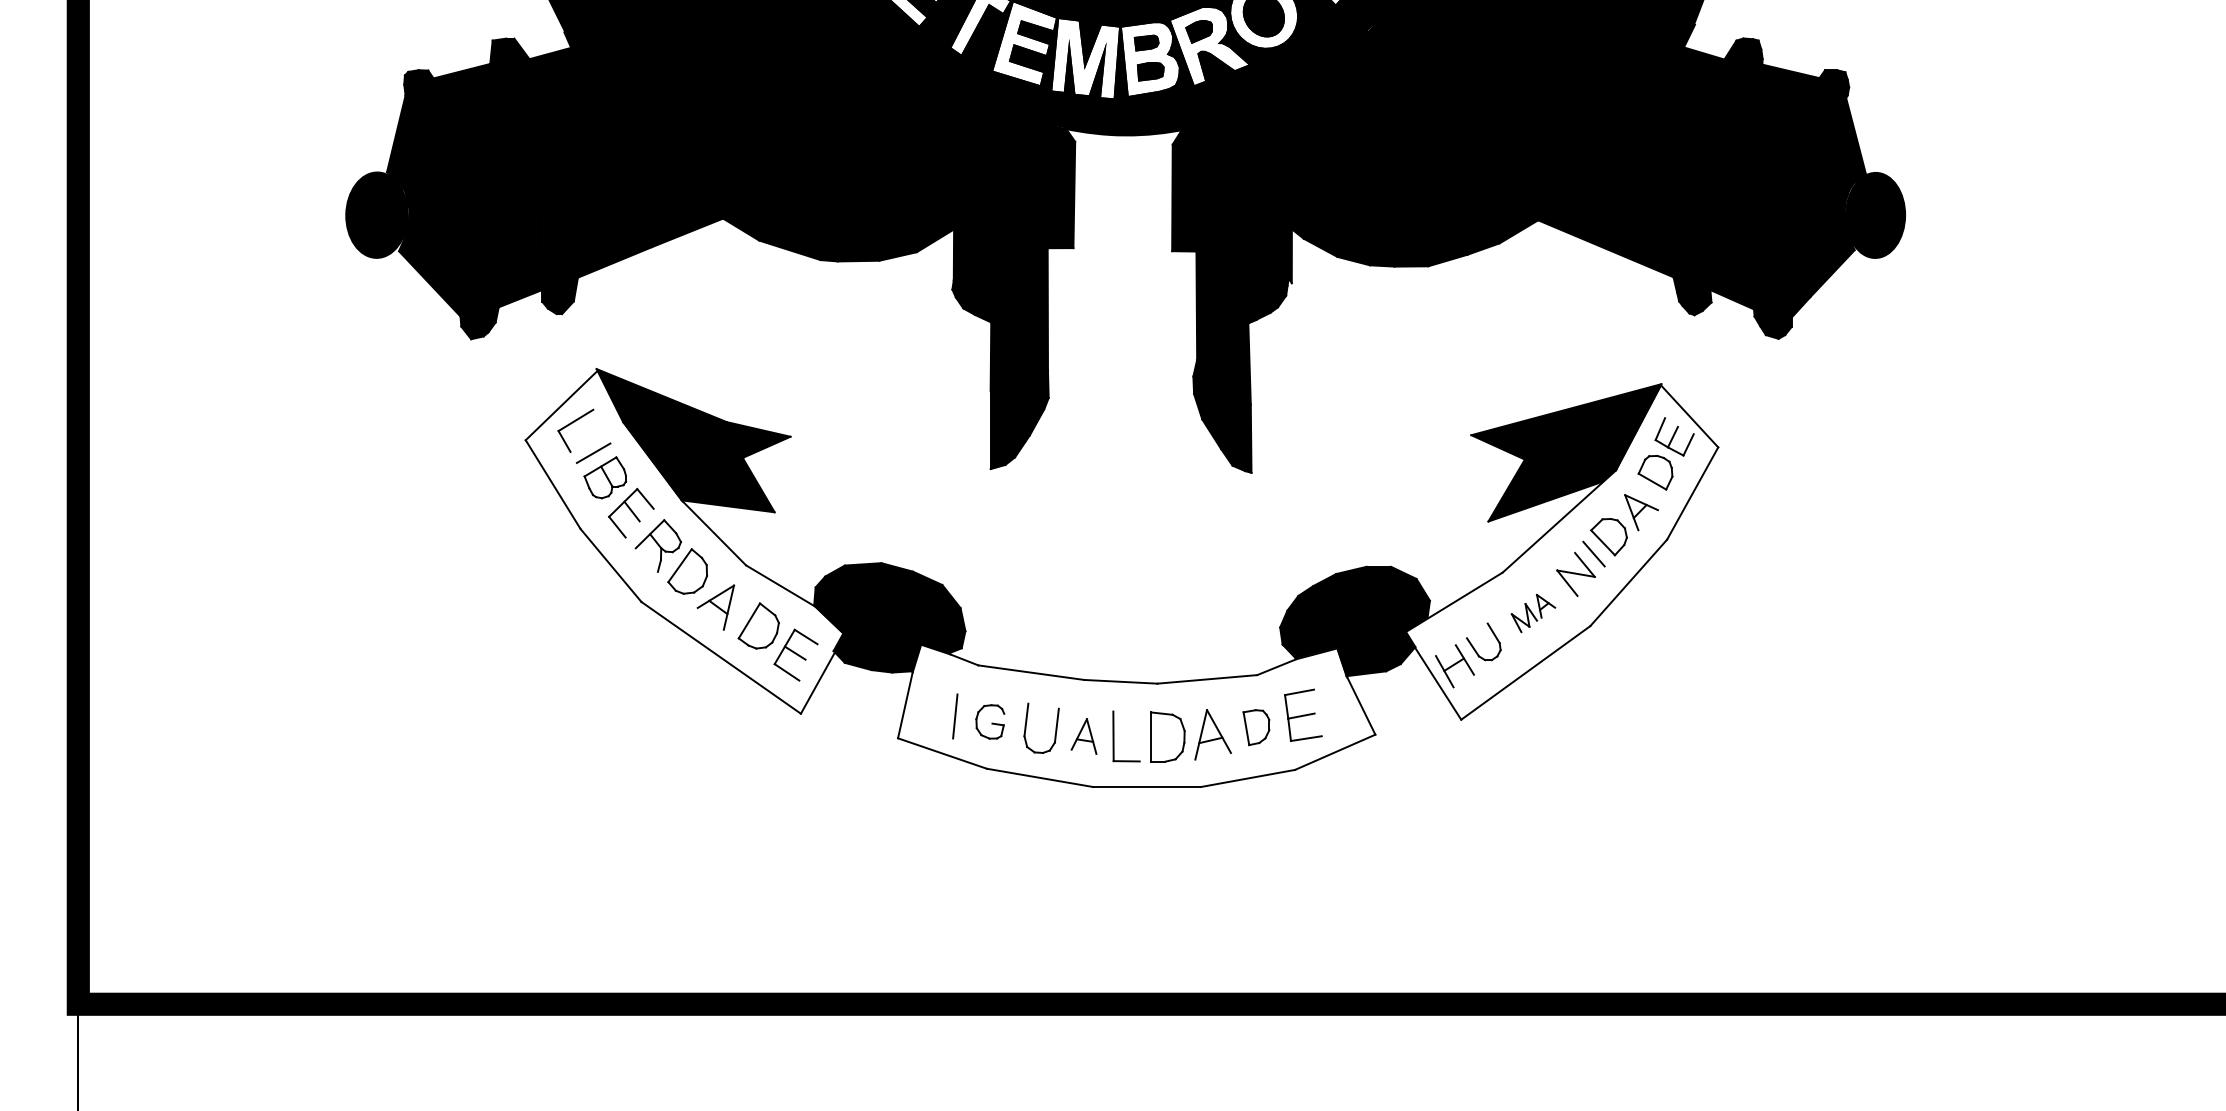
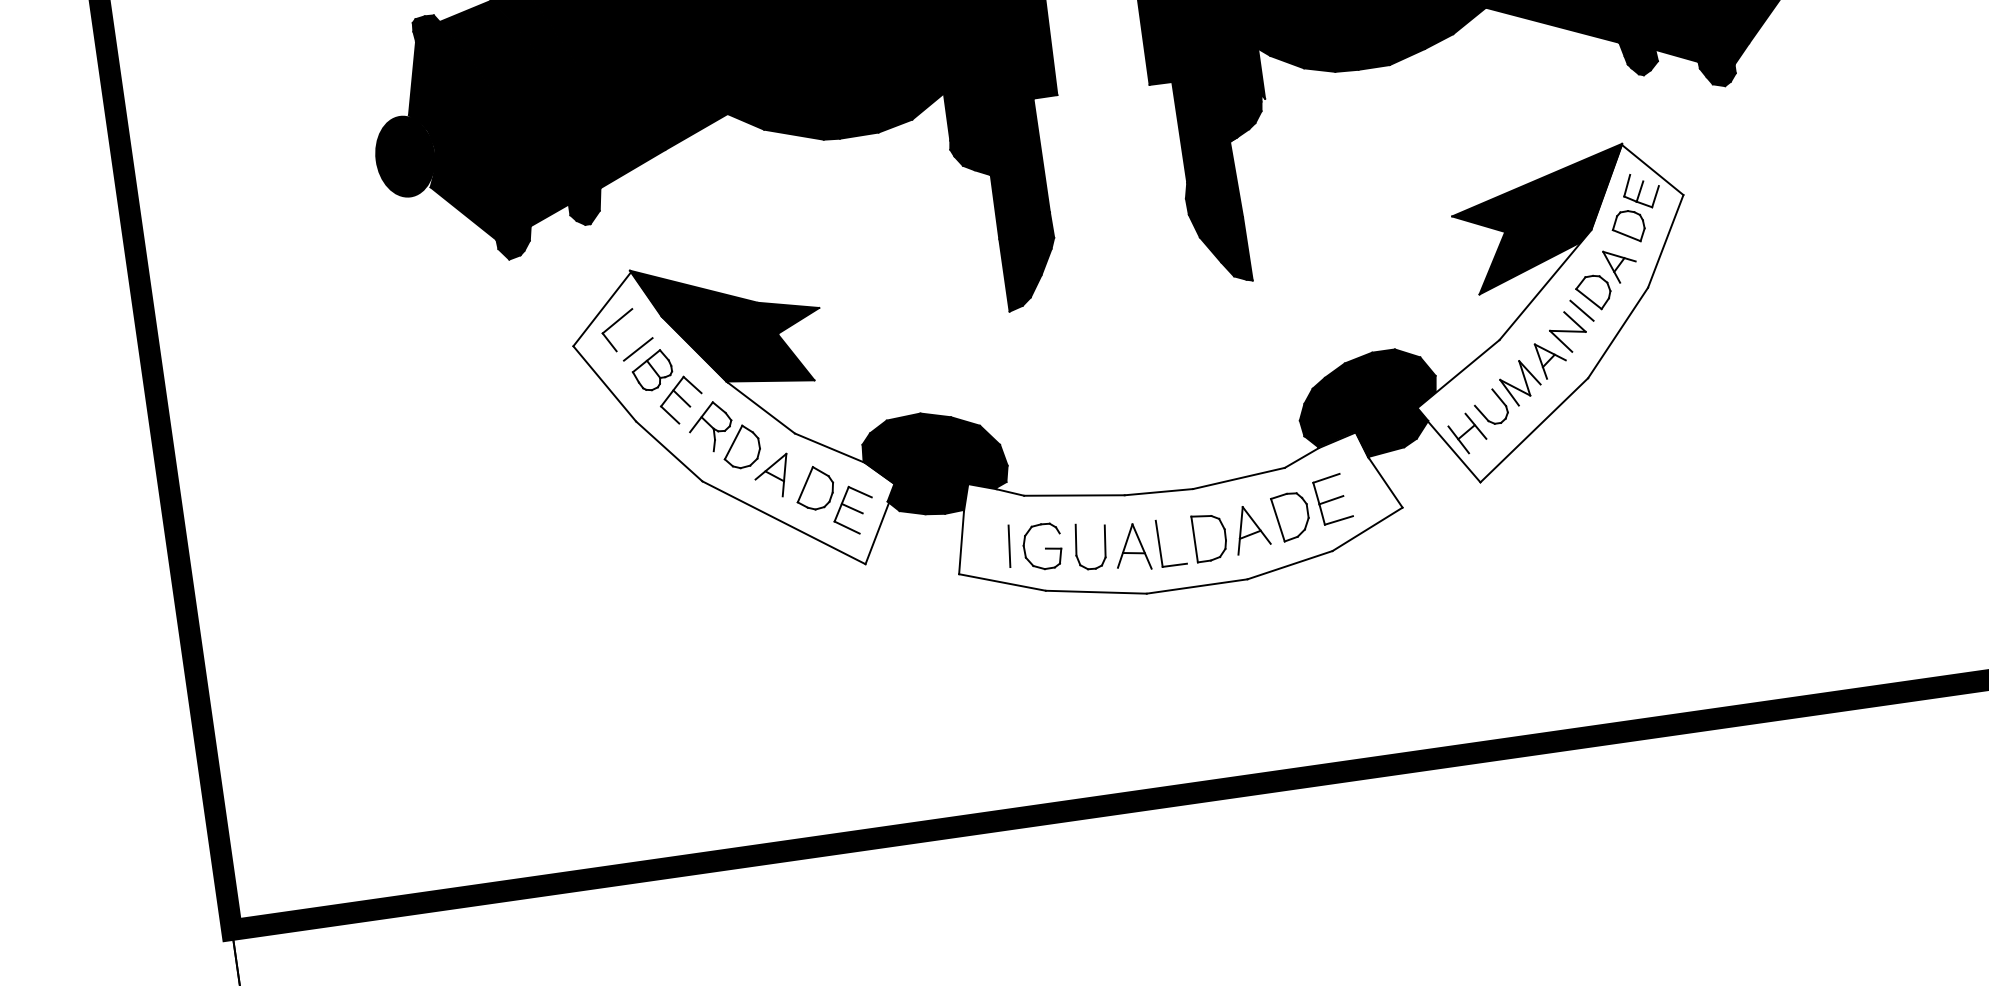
part: (1533, 613) -> (1533, 374), size x1.67
part: (990, 721) -> (1042, 546), size x1.43
part: (1256, 727) -> (1291, 516), size x1.43
part: (1083, 736) -> (1131, 547), size x1.43

